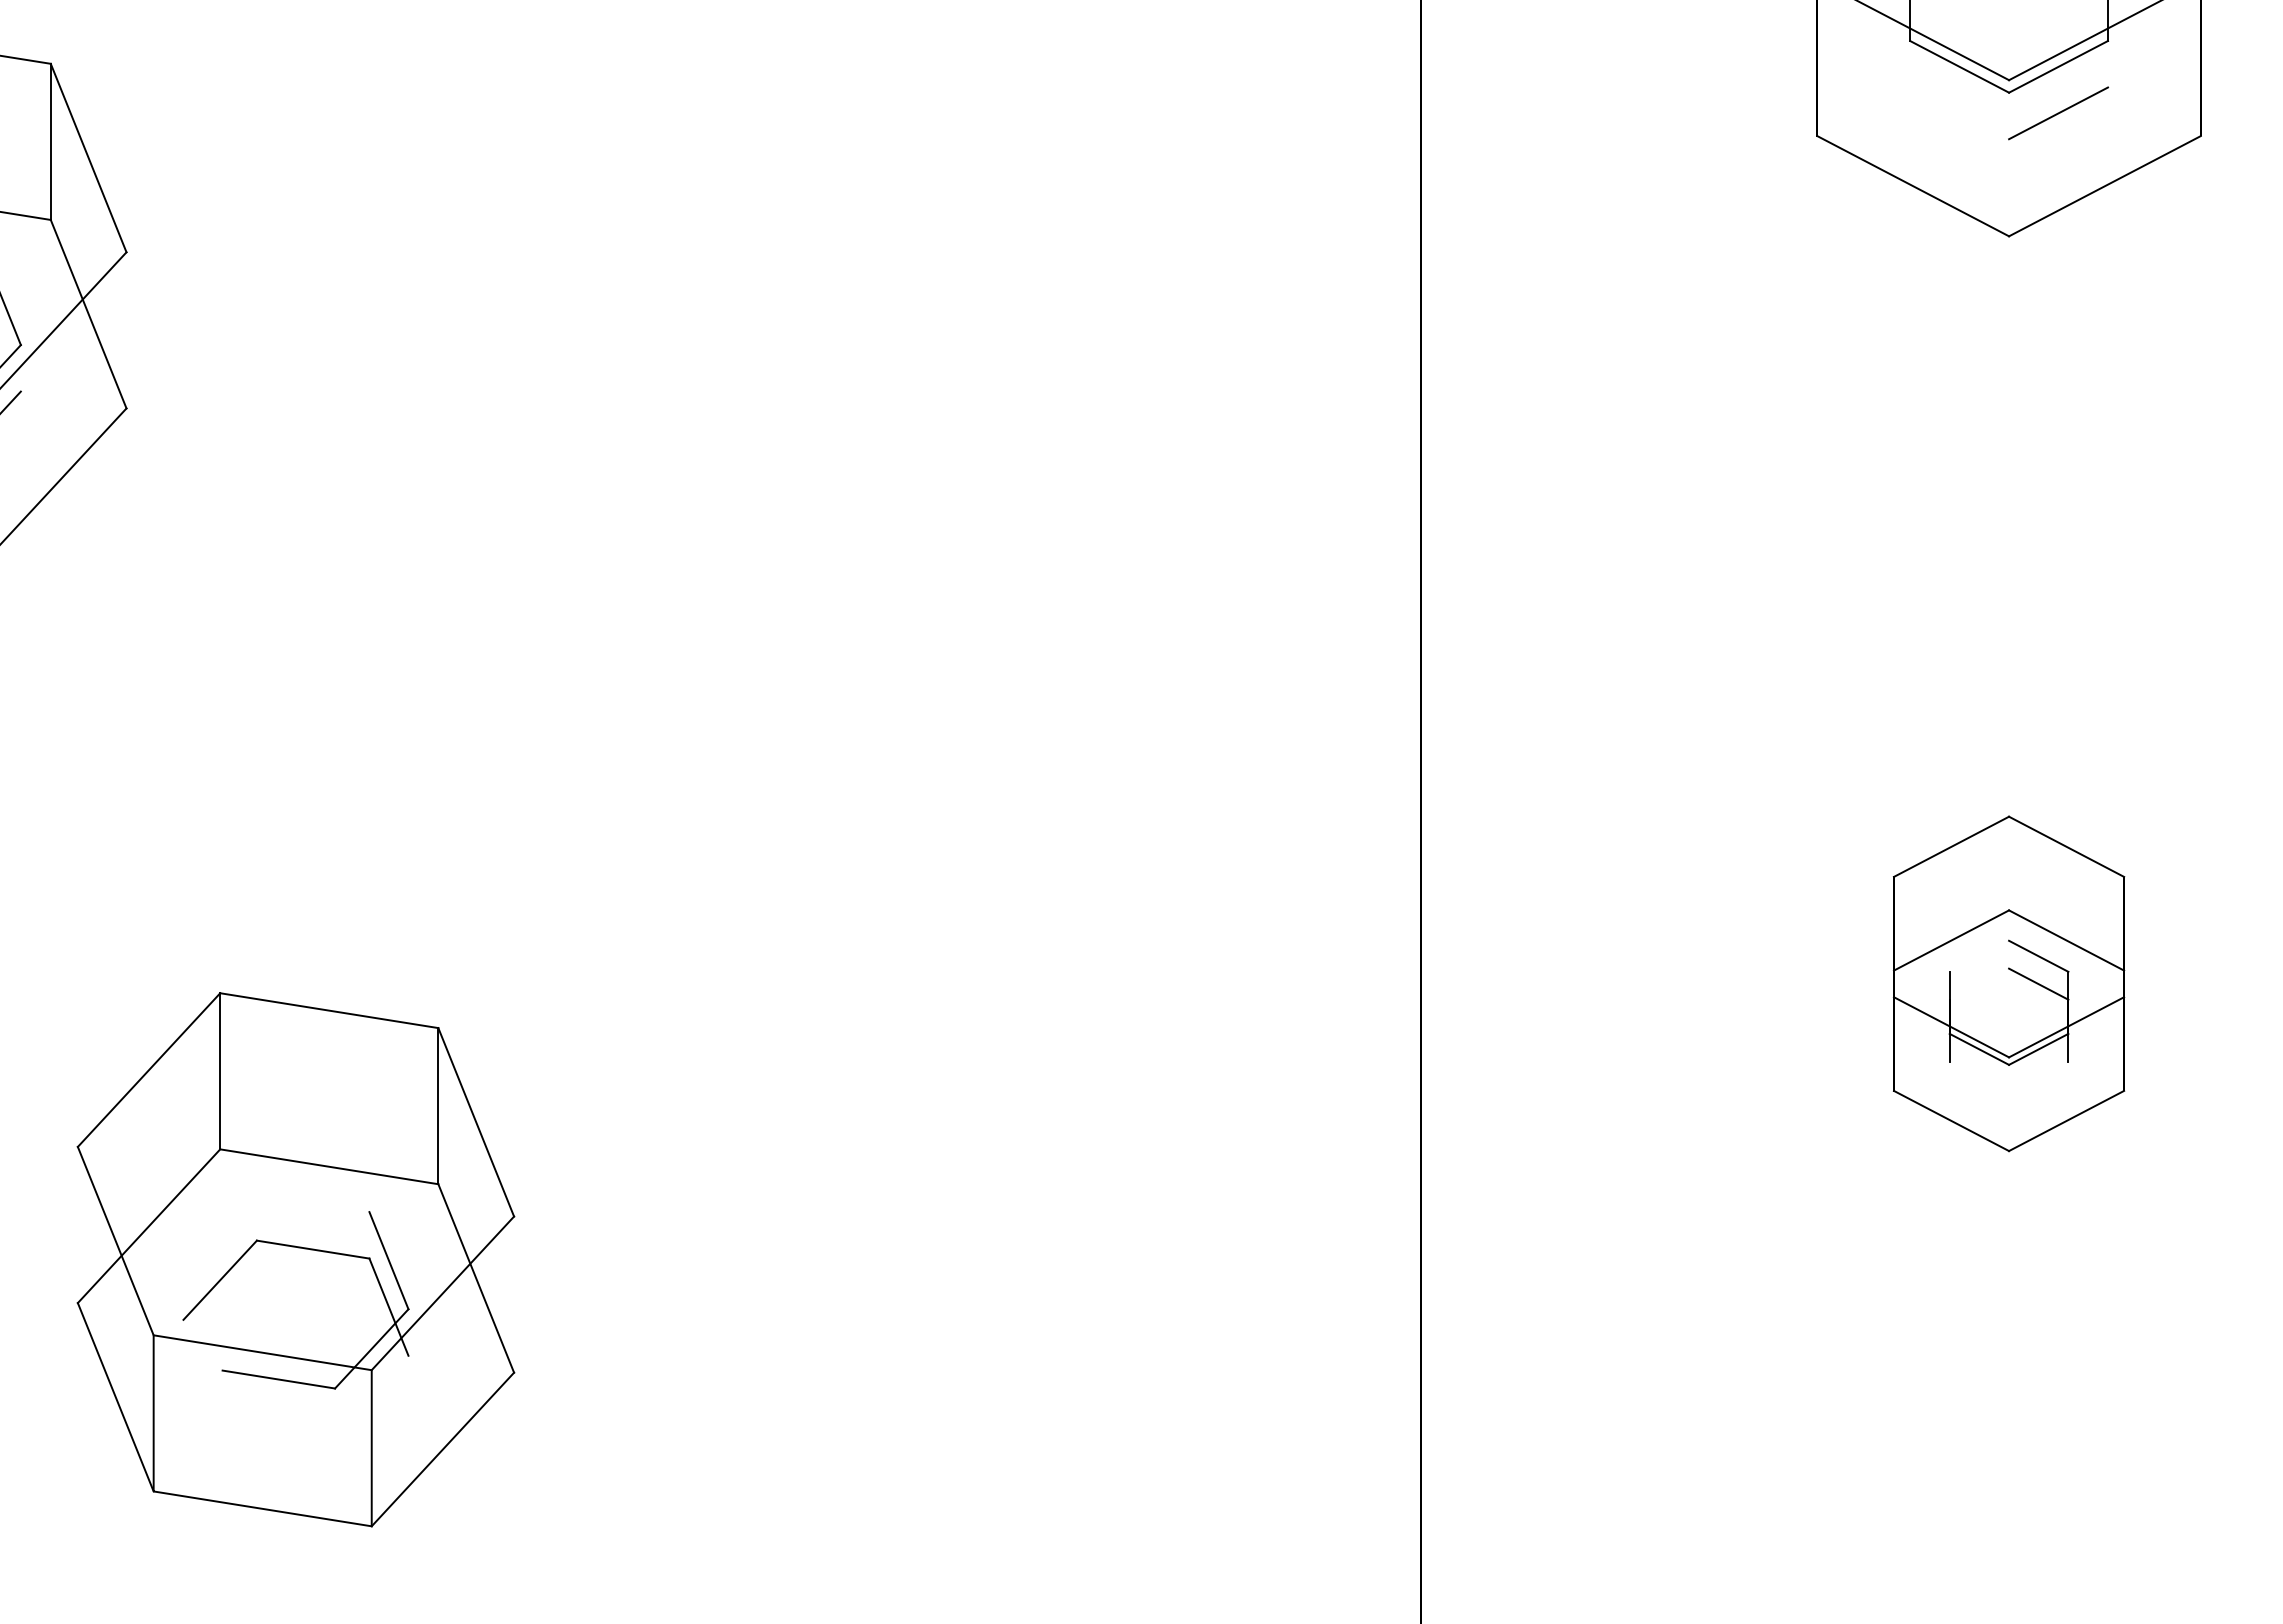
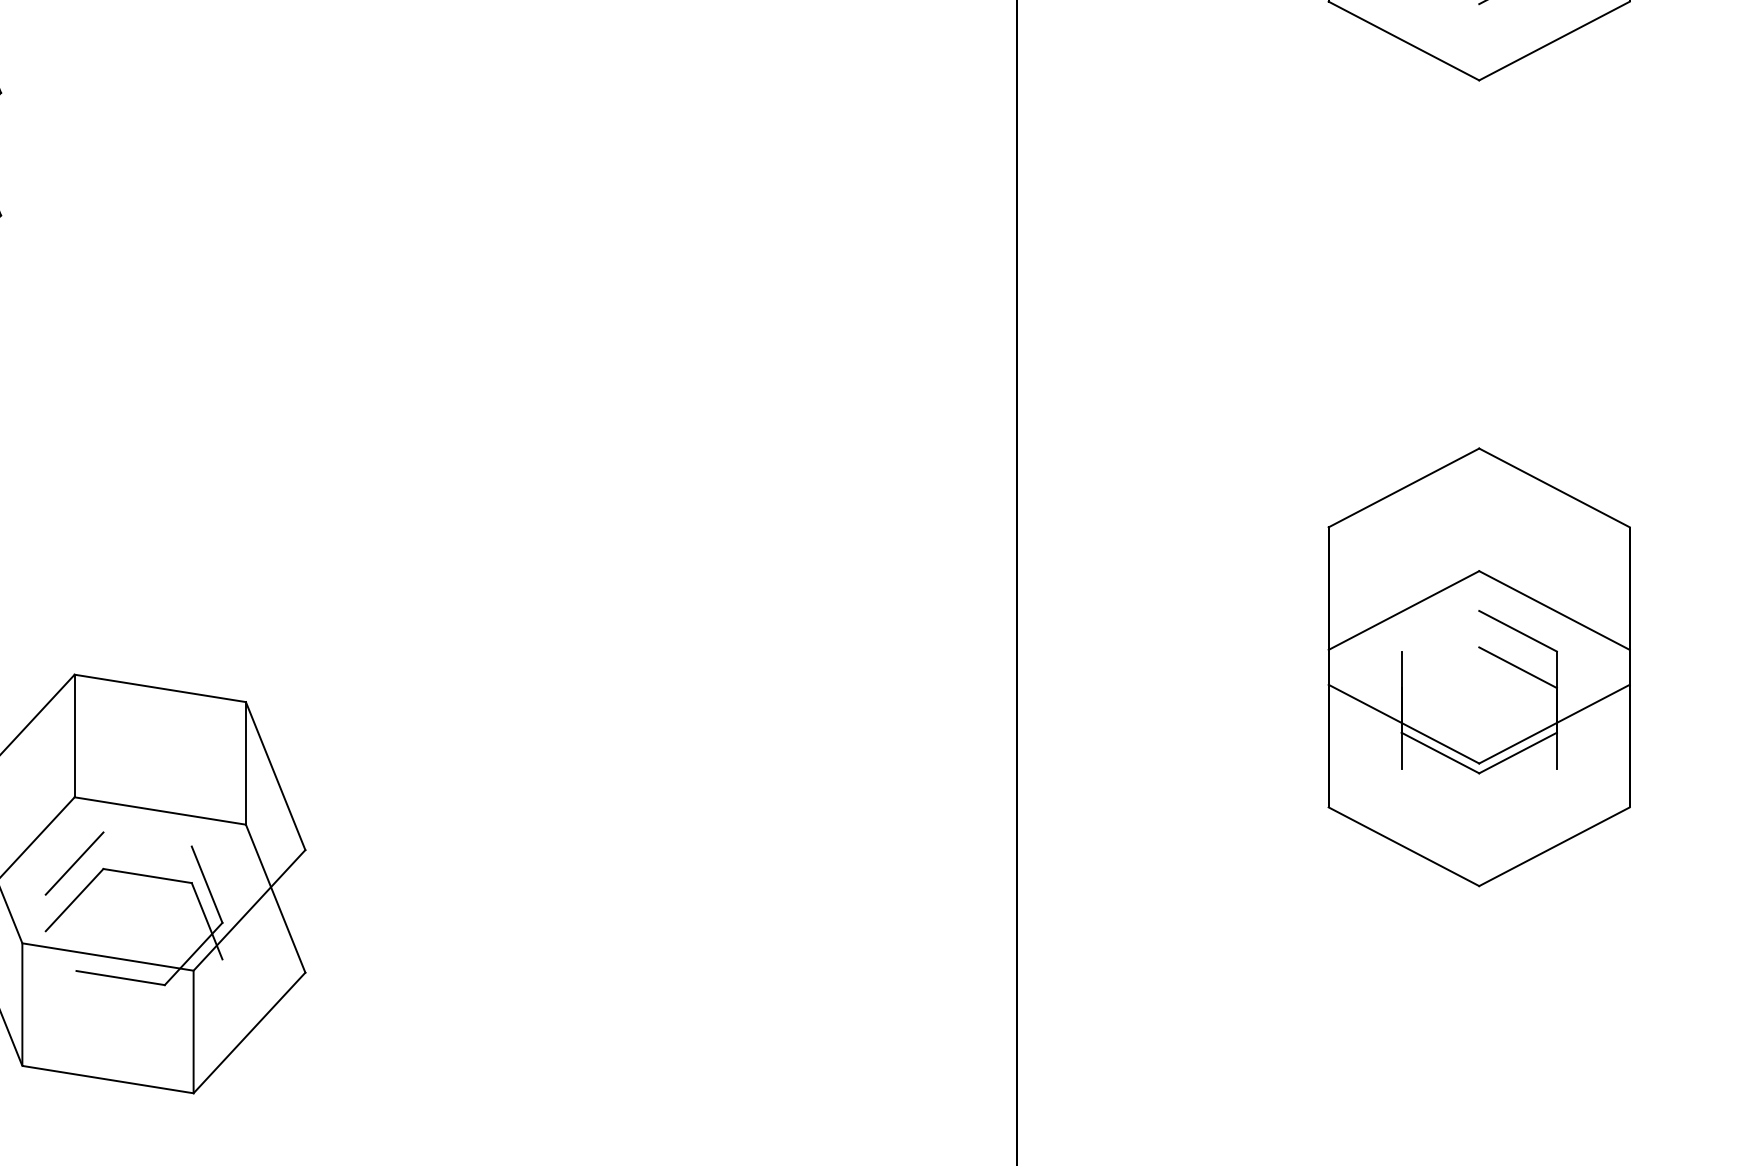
part: (2008, 983) -> (1478, 667), size x1.67
line: (219, 1233) -> (74, 863), added

